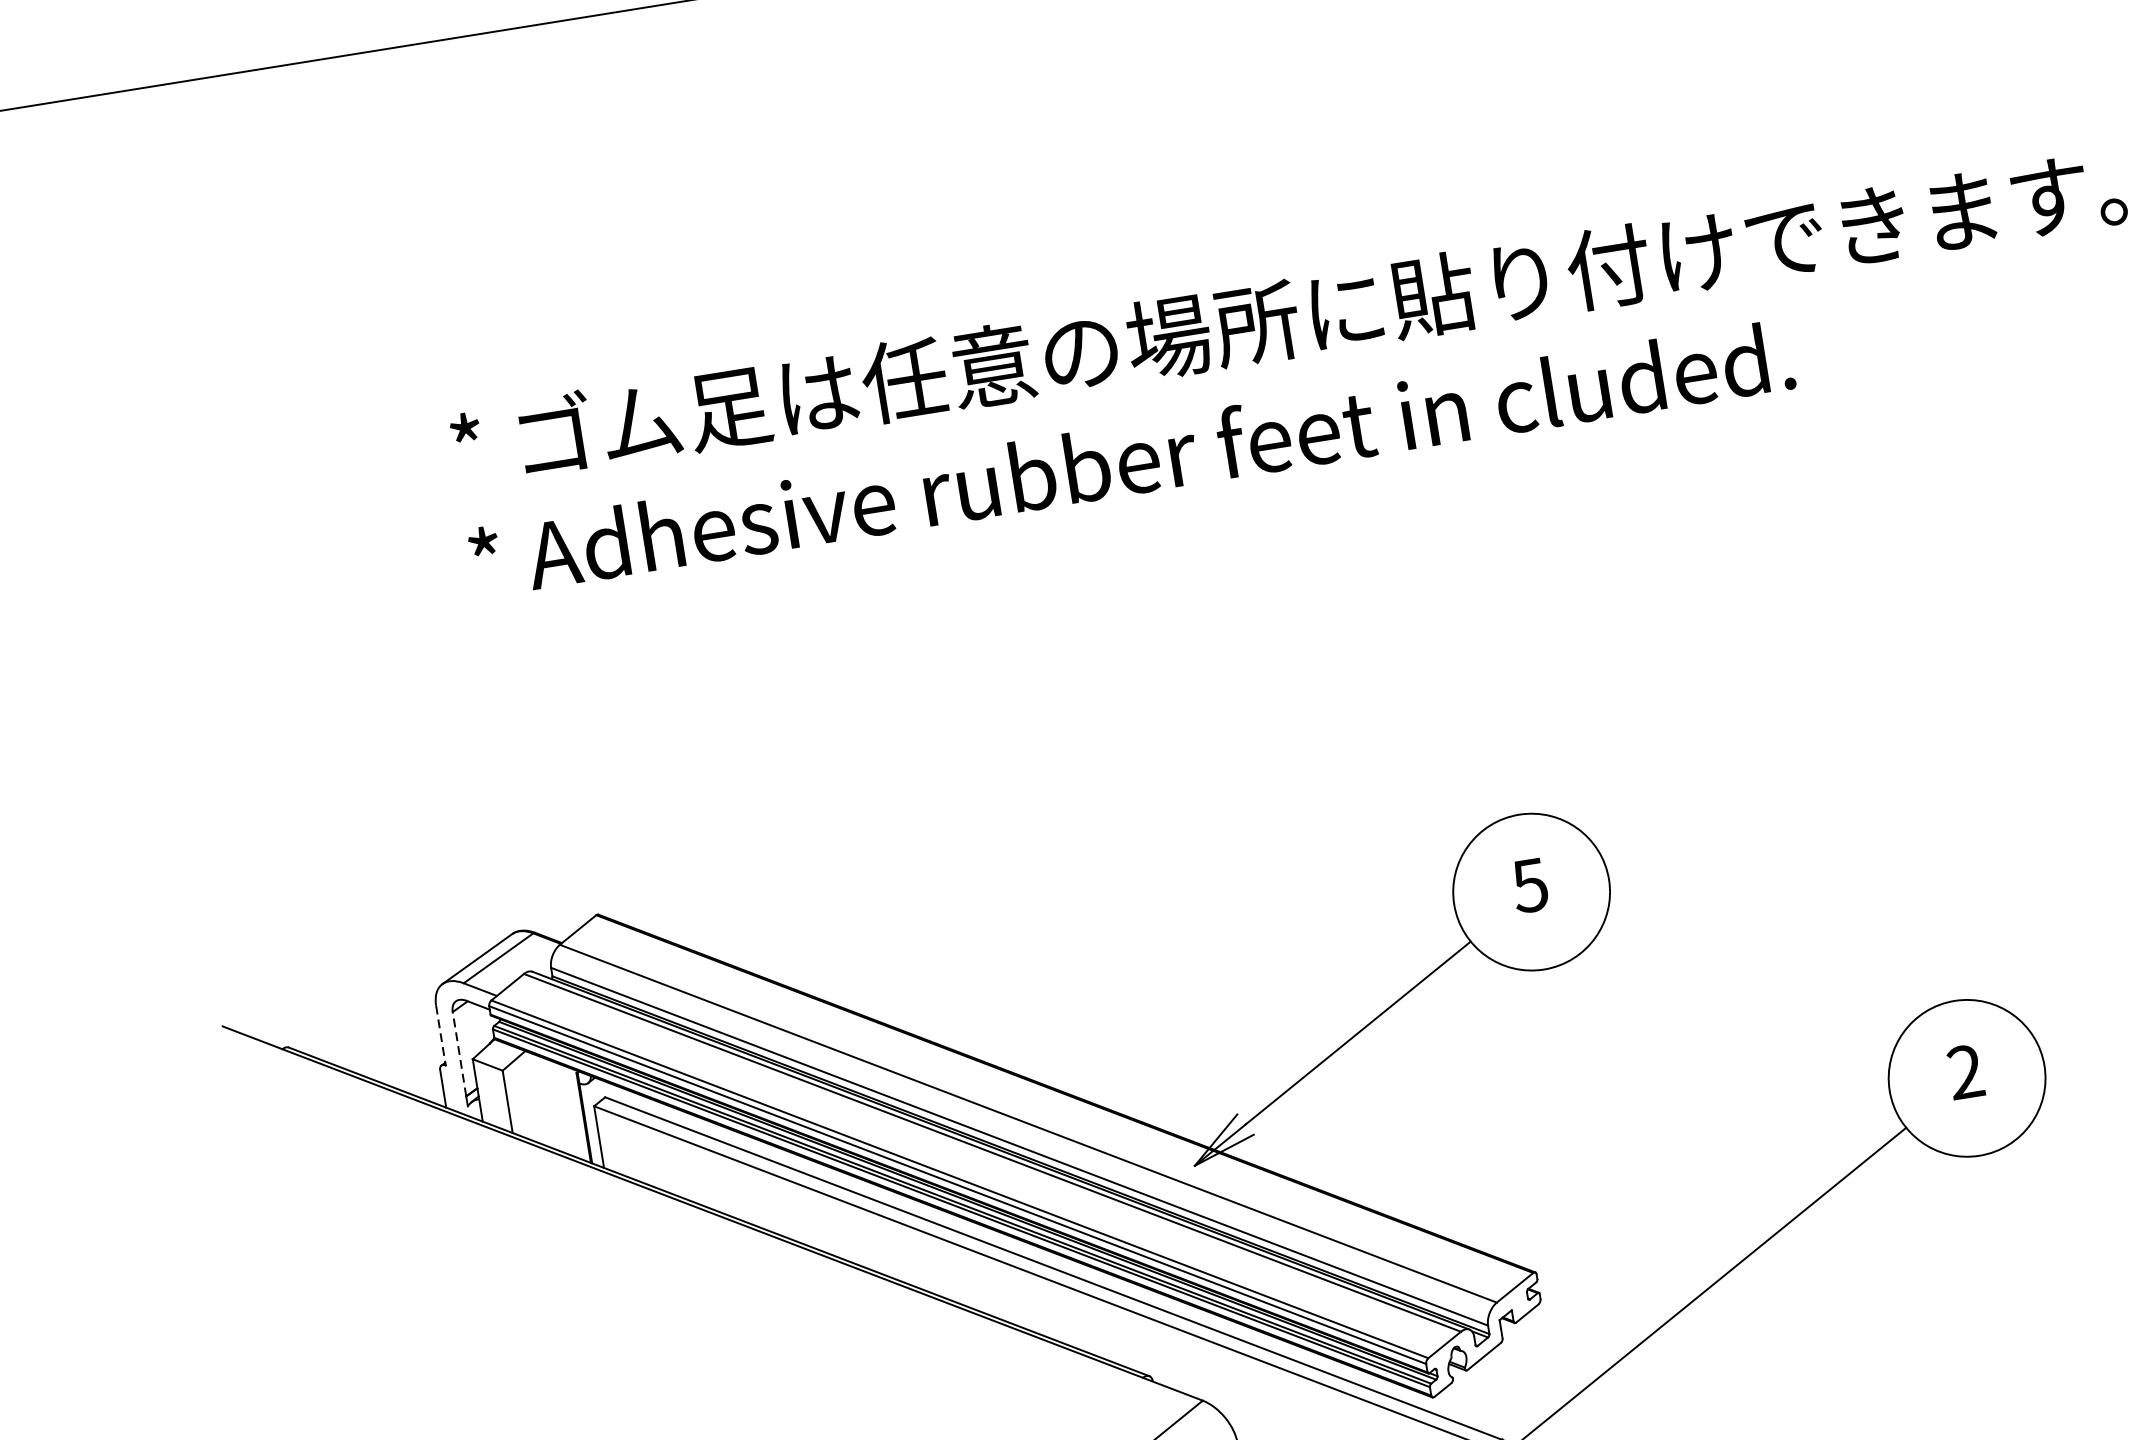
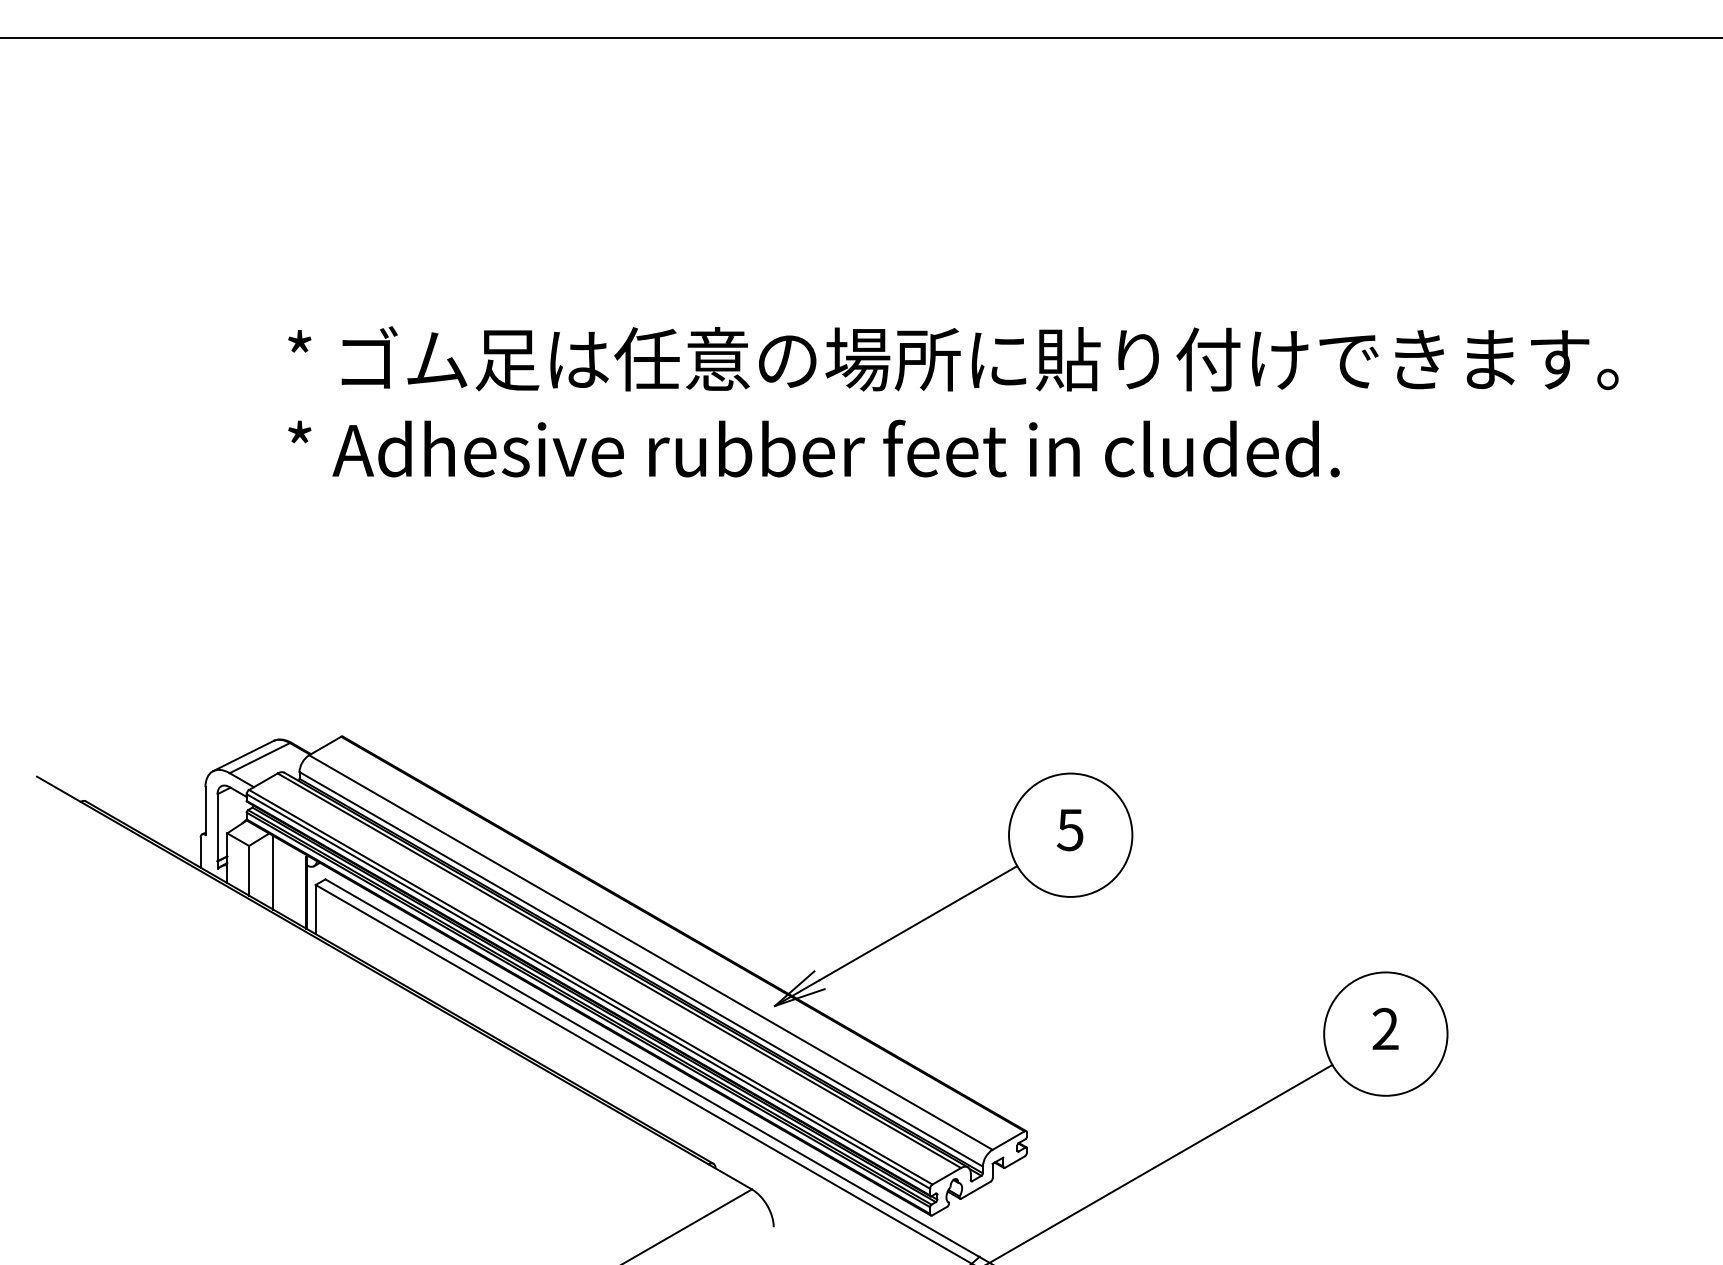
line: (440, 1034) -> (205, 810), dashed -> solid
line: (459, 1053) -> (217, 827), dashed -> solid
line: (538, 1099) -> (273, 872), added

